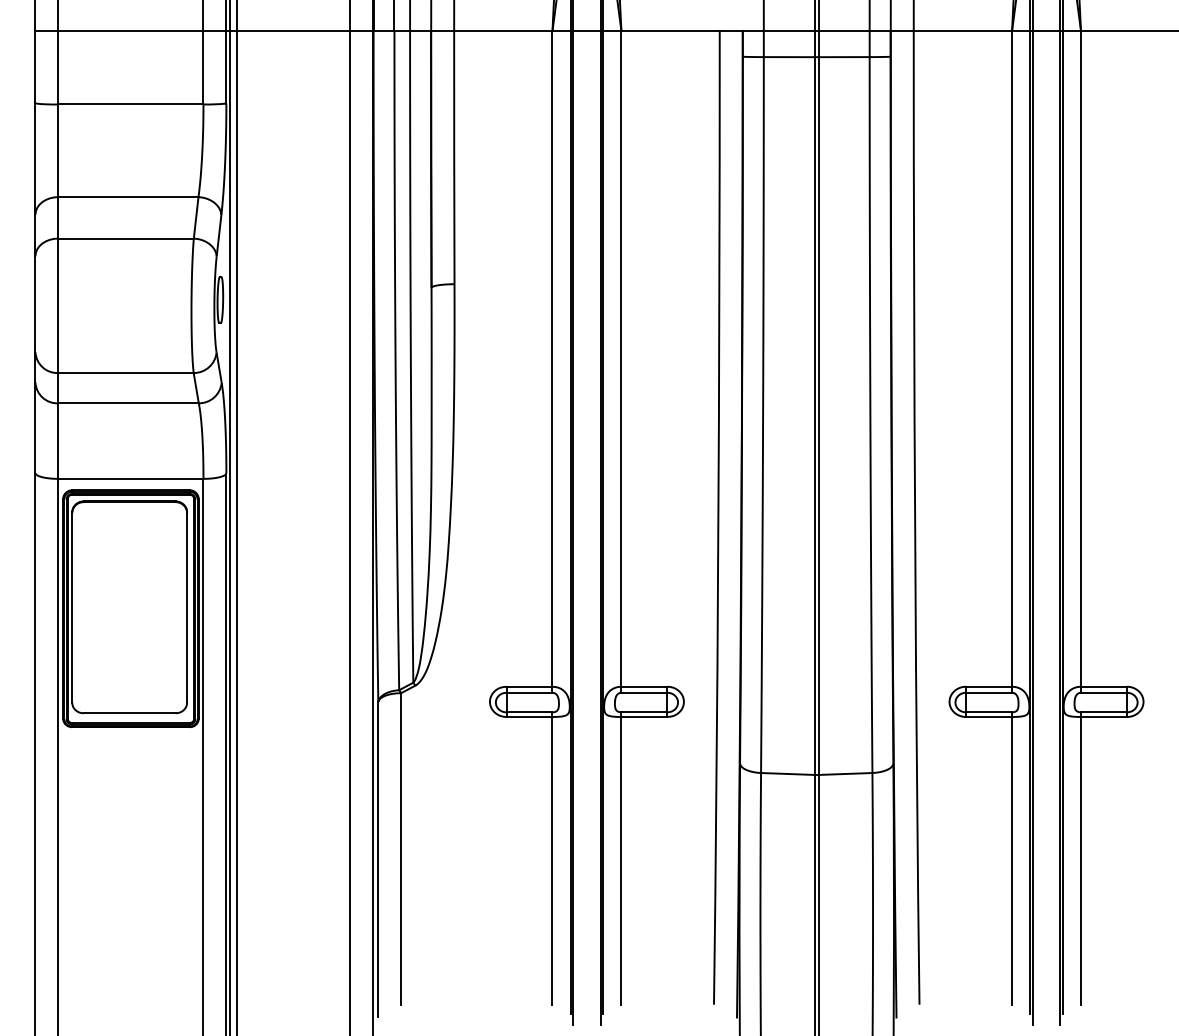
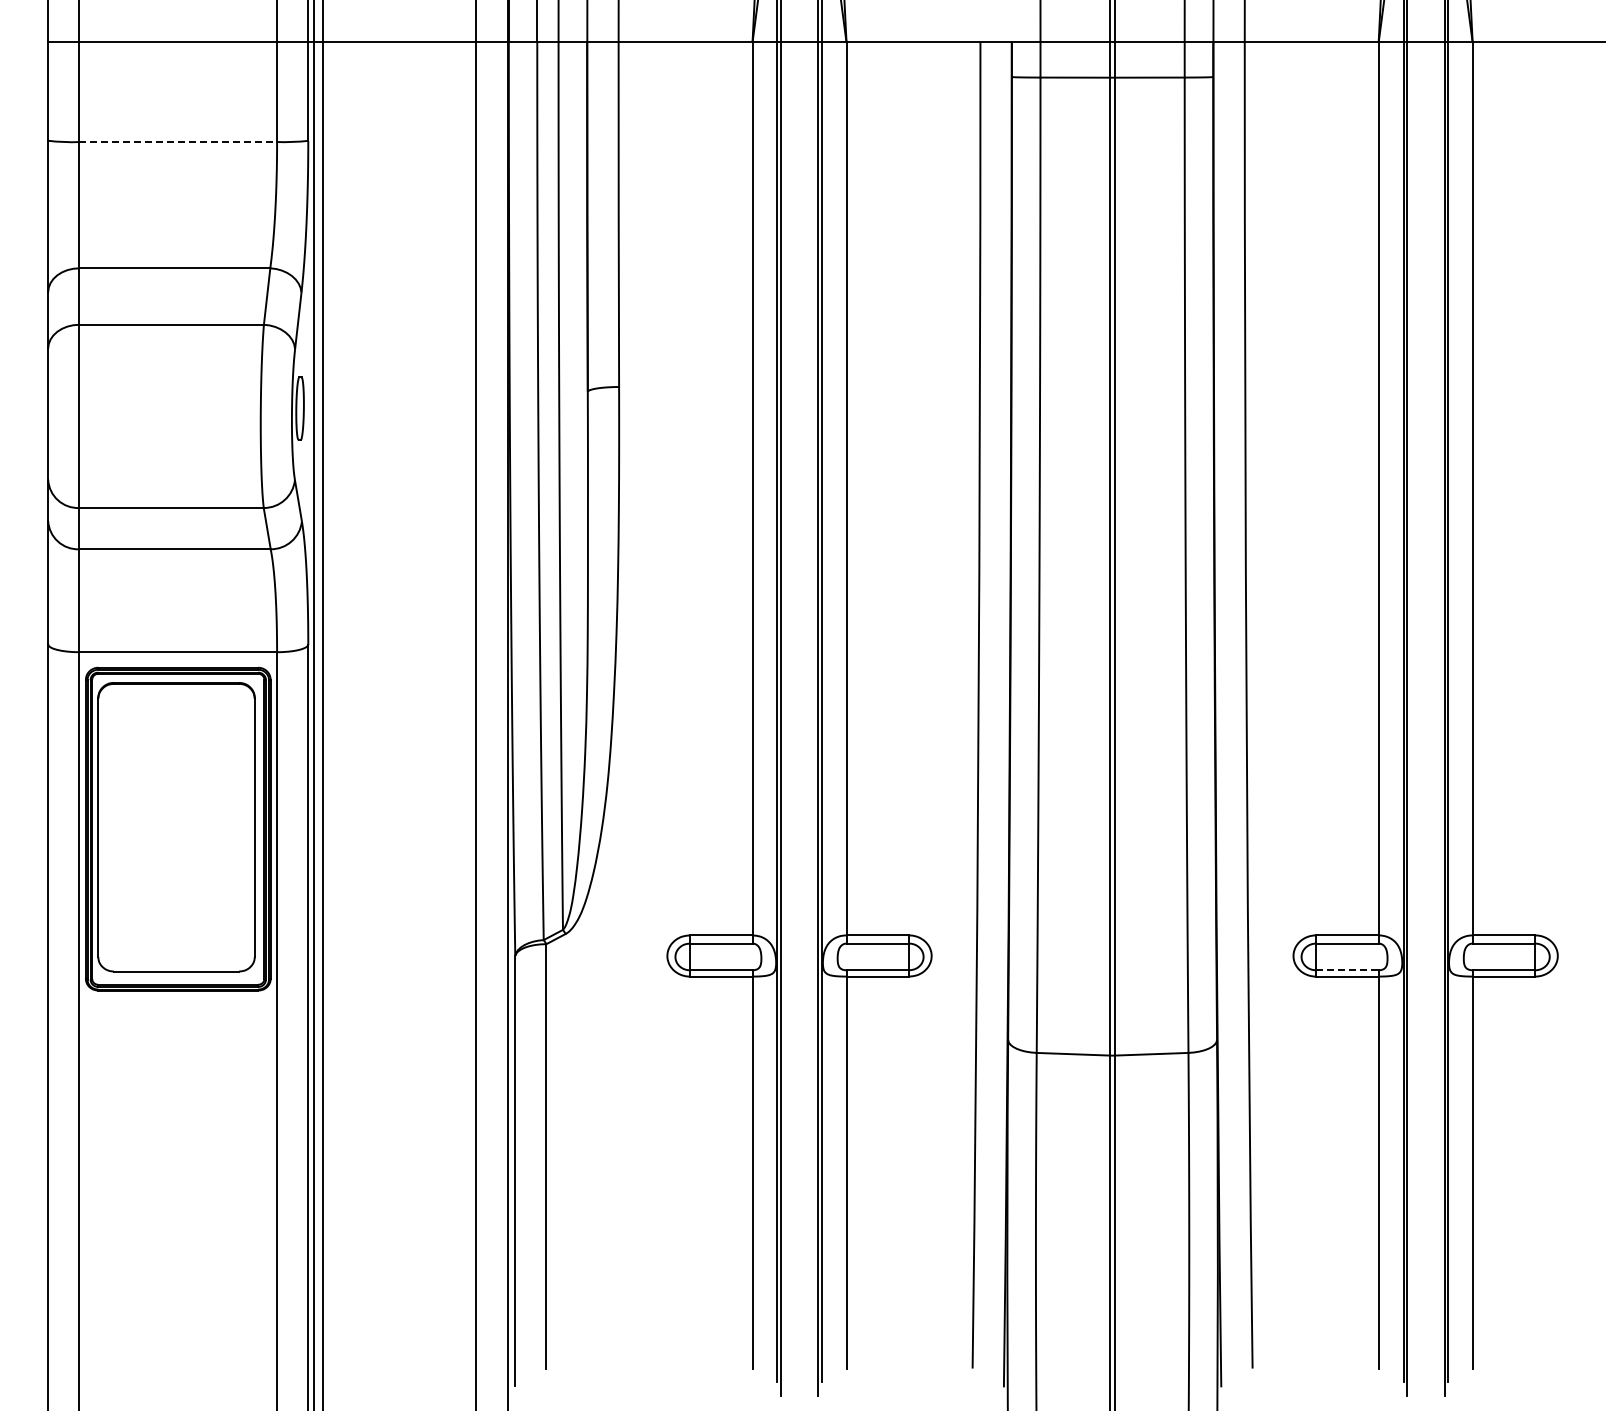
line: (131, 104) -> (178, 142), solid -> dashed
line: (989, 712) -> (1347, 970), solid -> dashed

